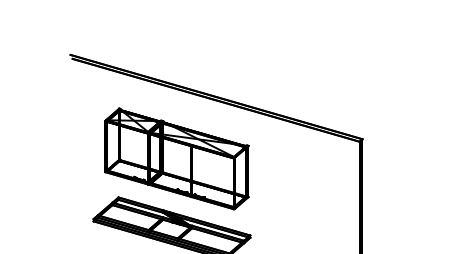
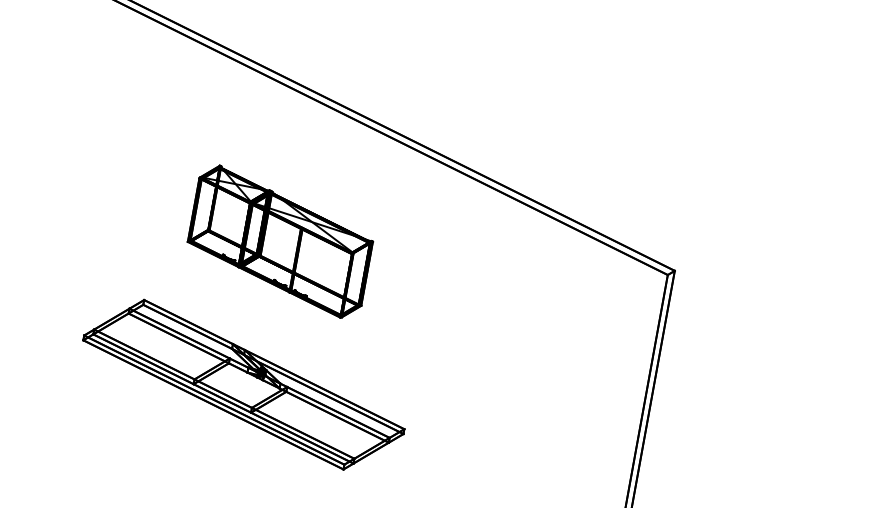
part: (176, 158) -> (279, 240), size x0.6

